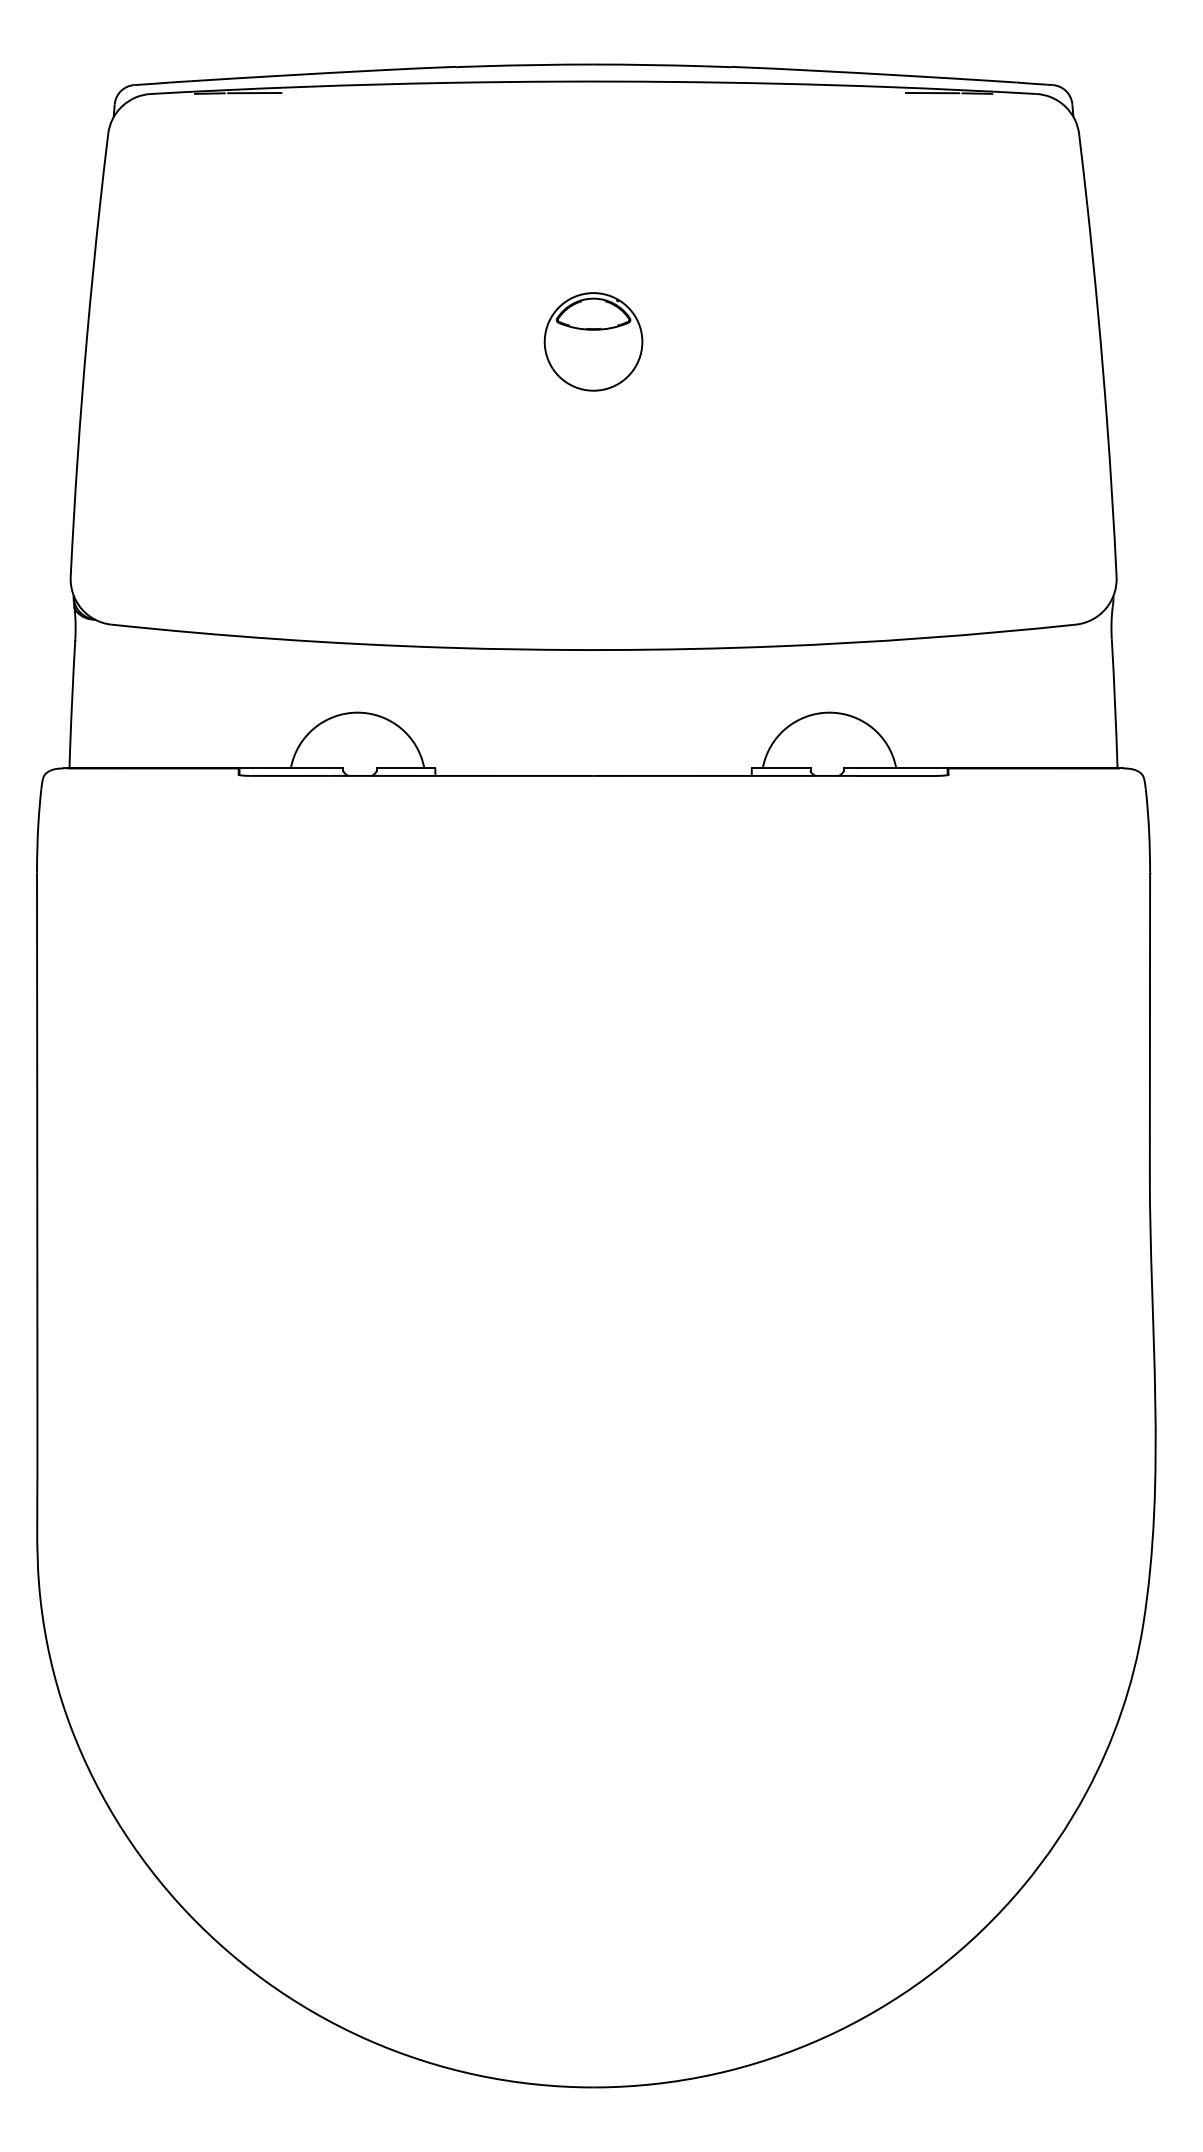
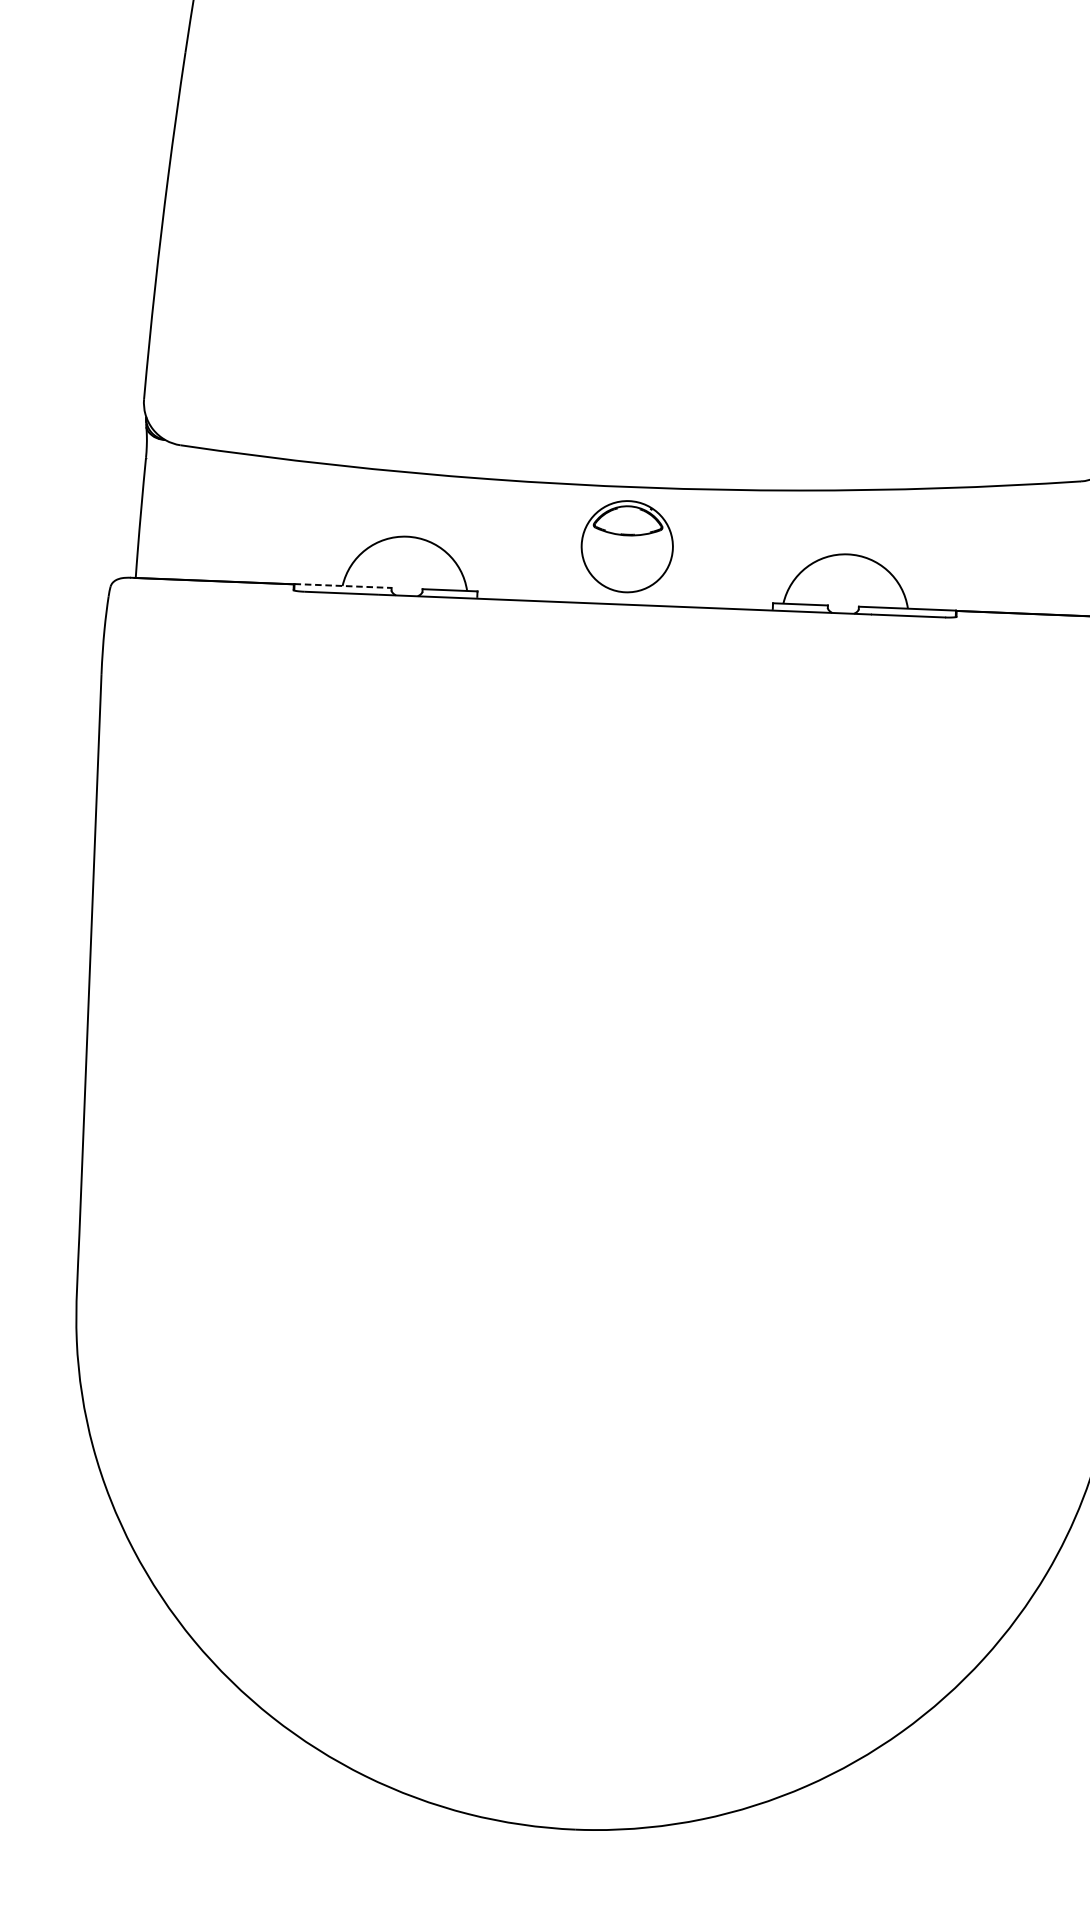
part: (593, 341) -> (627, 546), moved
line: (291, 768) -> (343, 586), solid -> dashed

